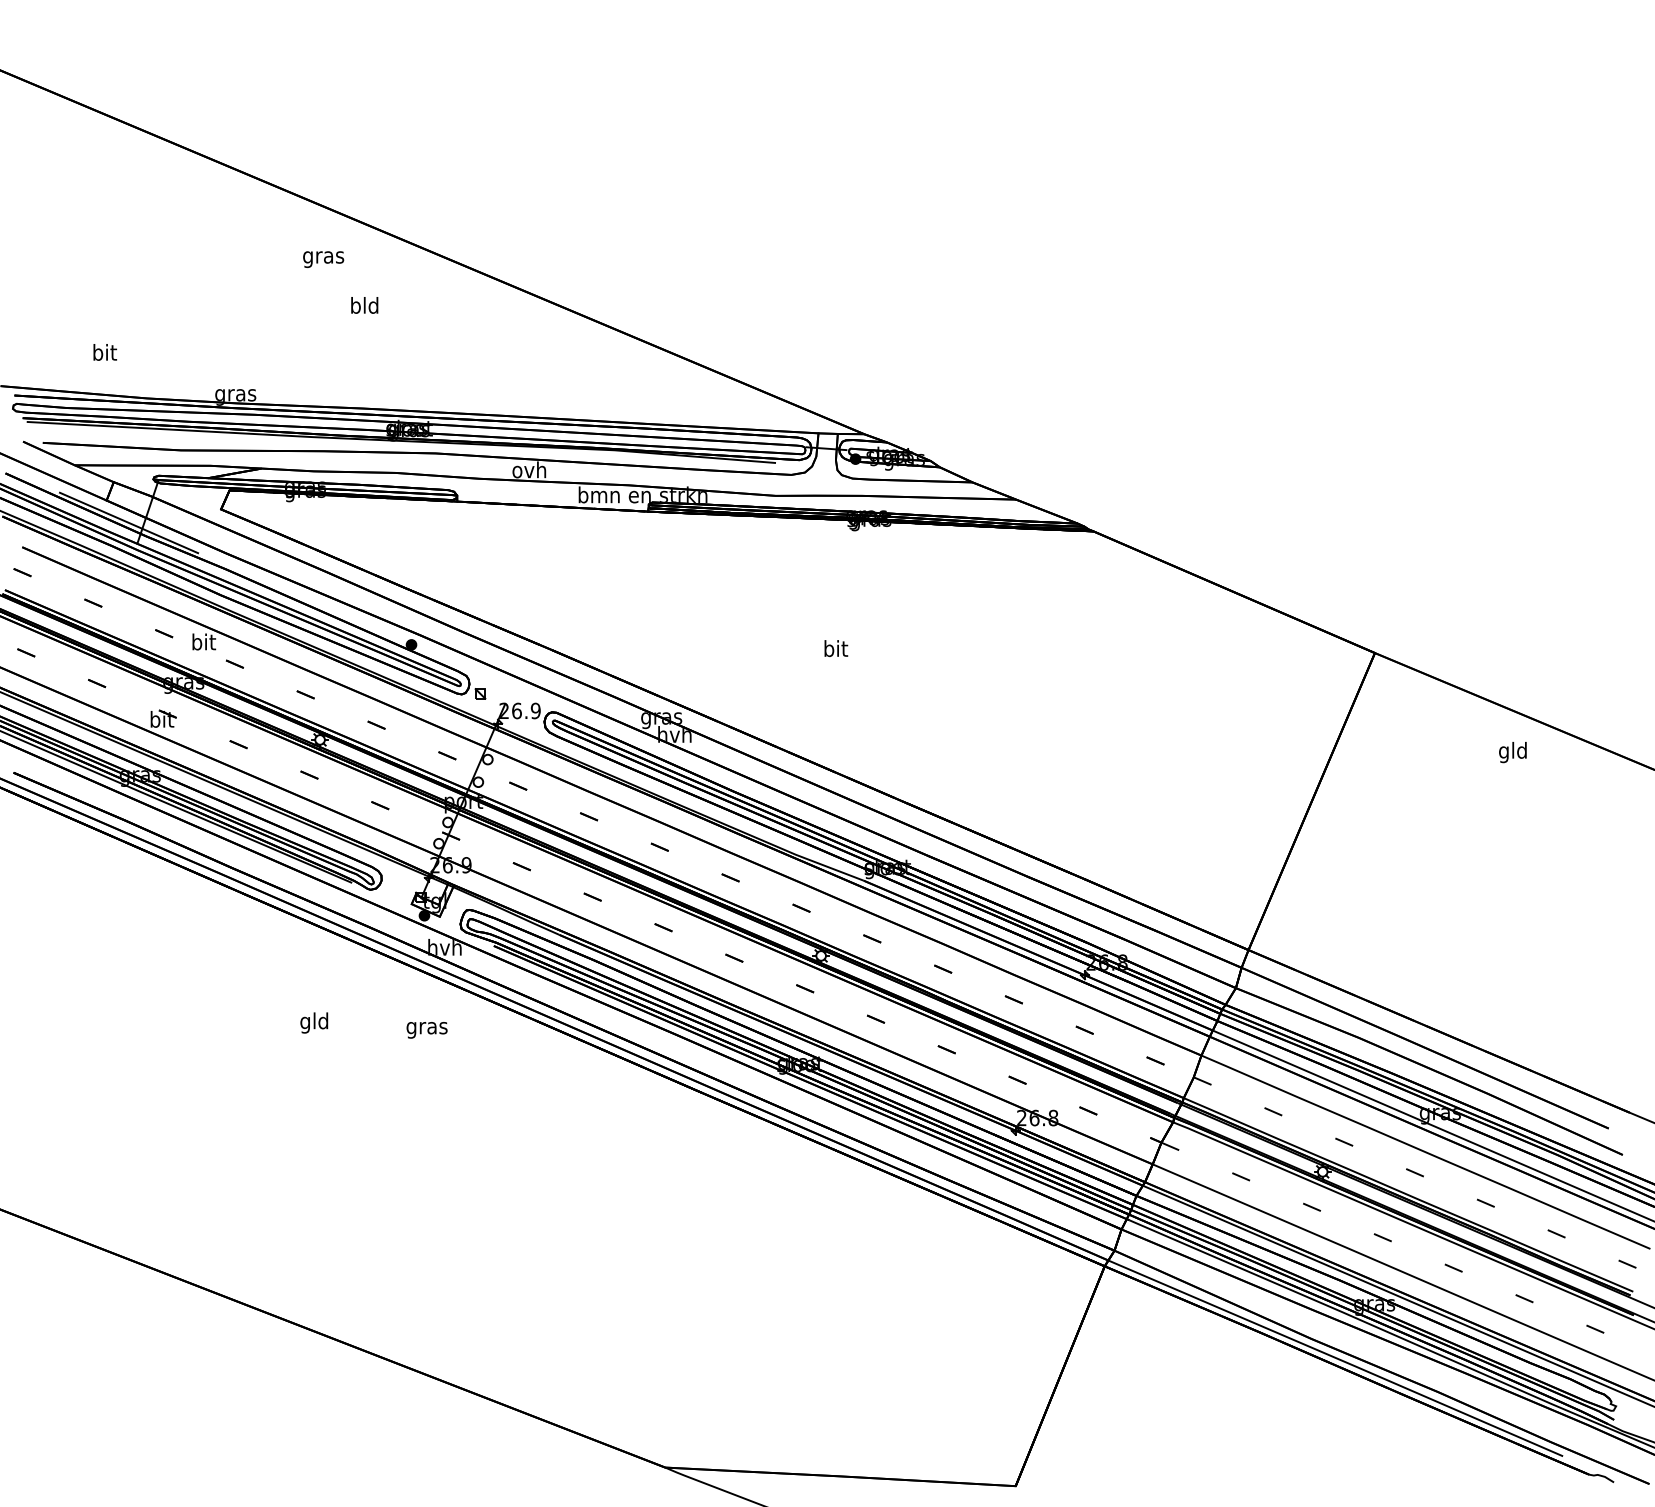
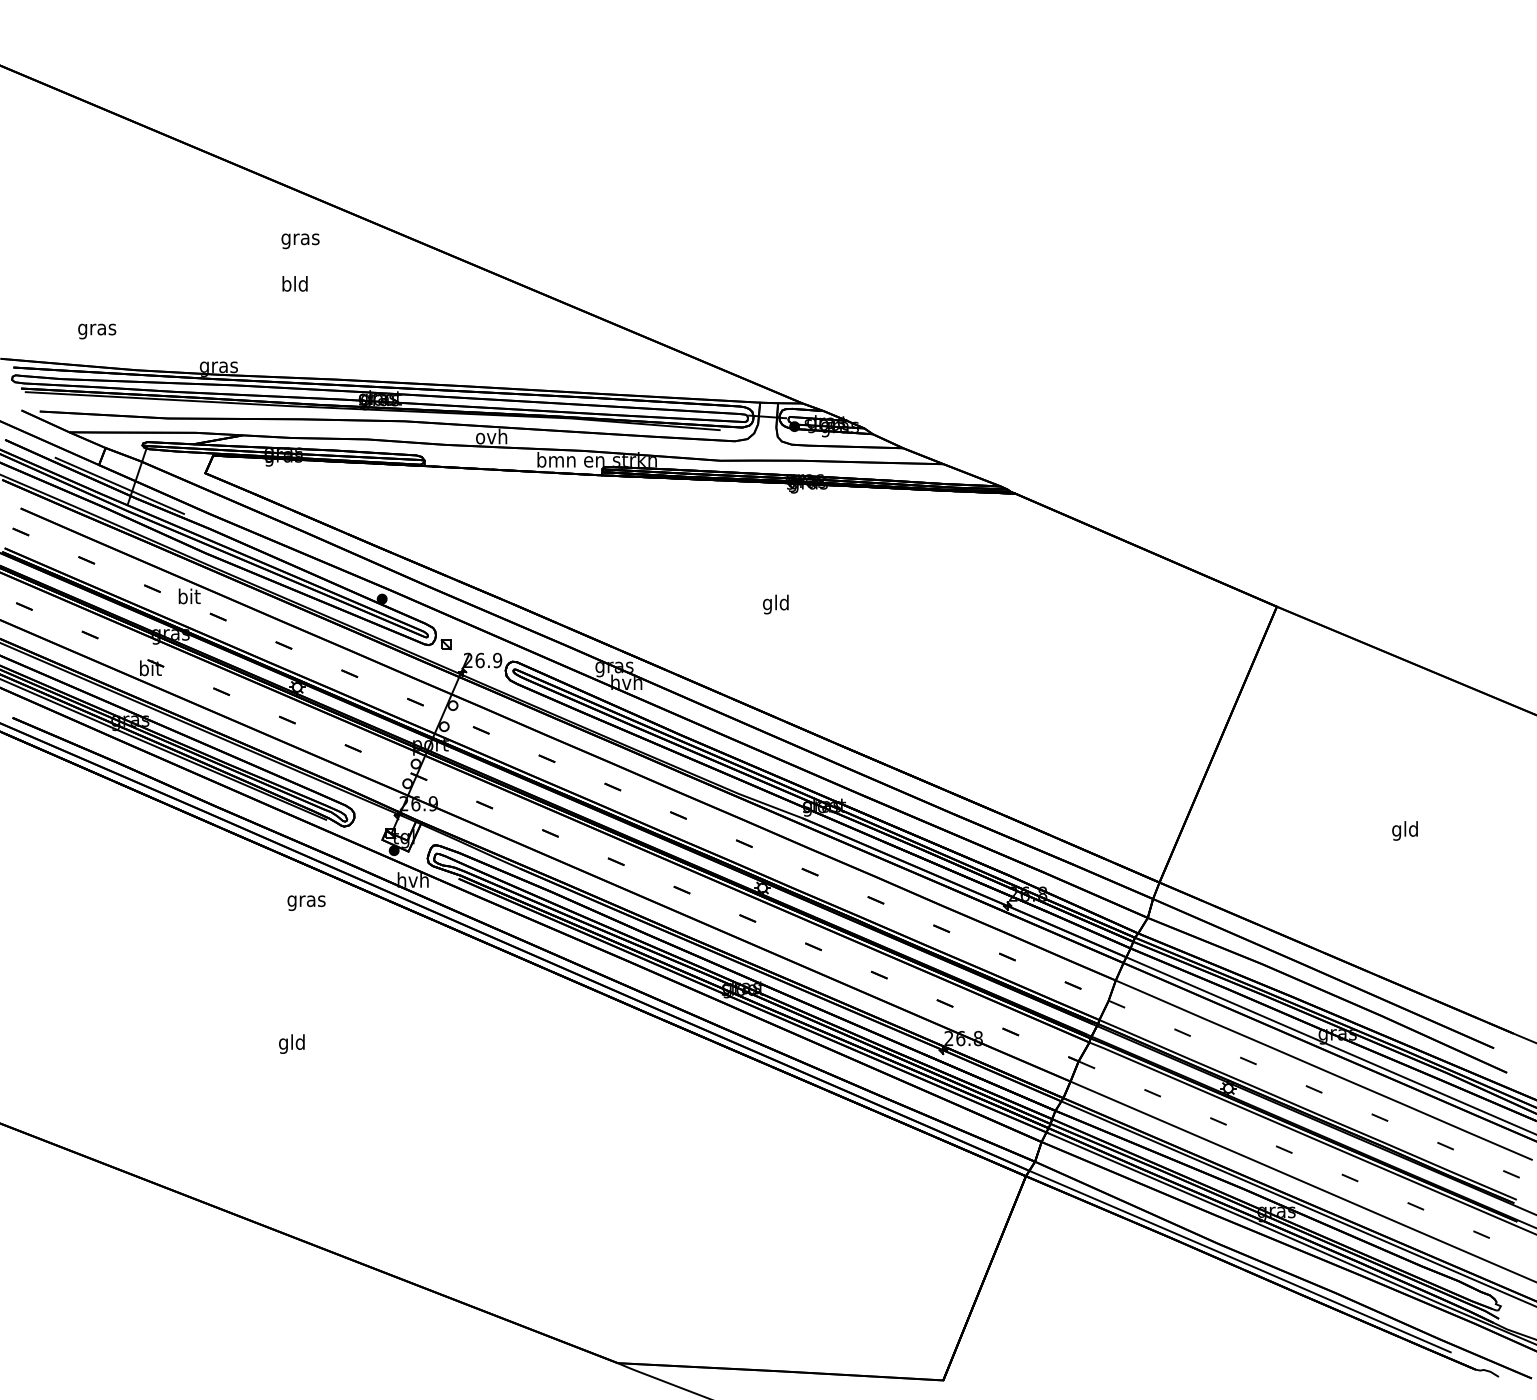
text: (364, 305) -> (294, 283), moved
text: (104, 354) -> (97, 329), bit -> gras
text: (835, 650) -> (775, 604), bit -> gld
text: (1512, 752) -> (1404, 830), moved
text: (314, 1022) -> (292, 1043), moved
text: (426, 1030) -> (306, 903), moved

